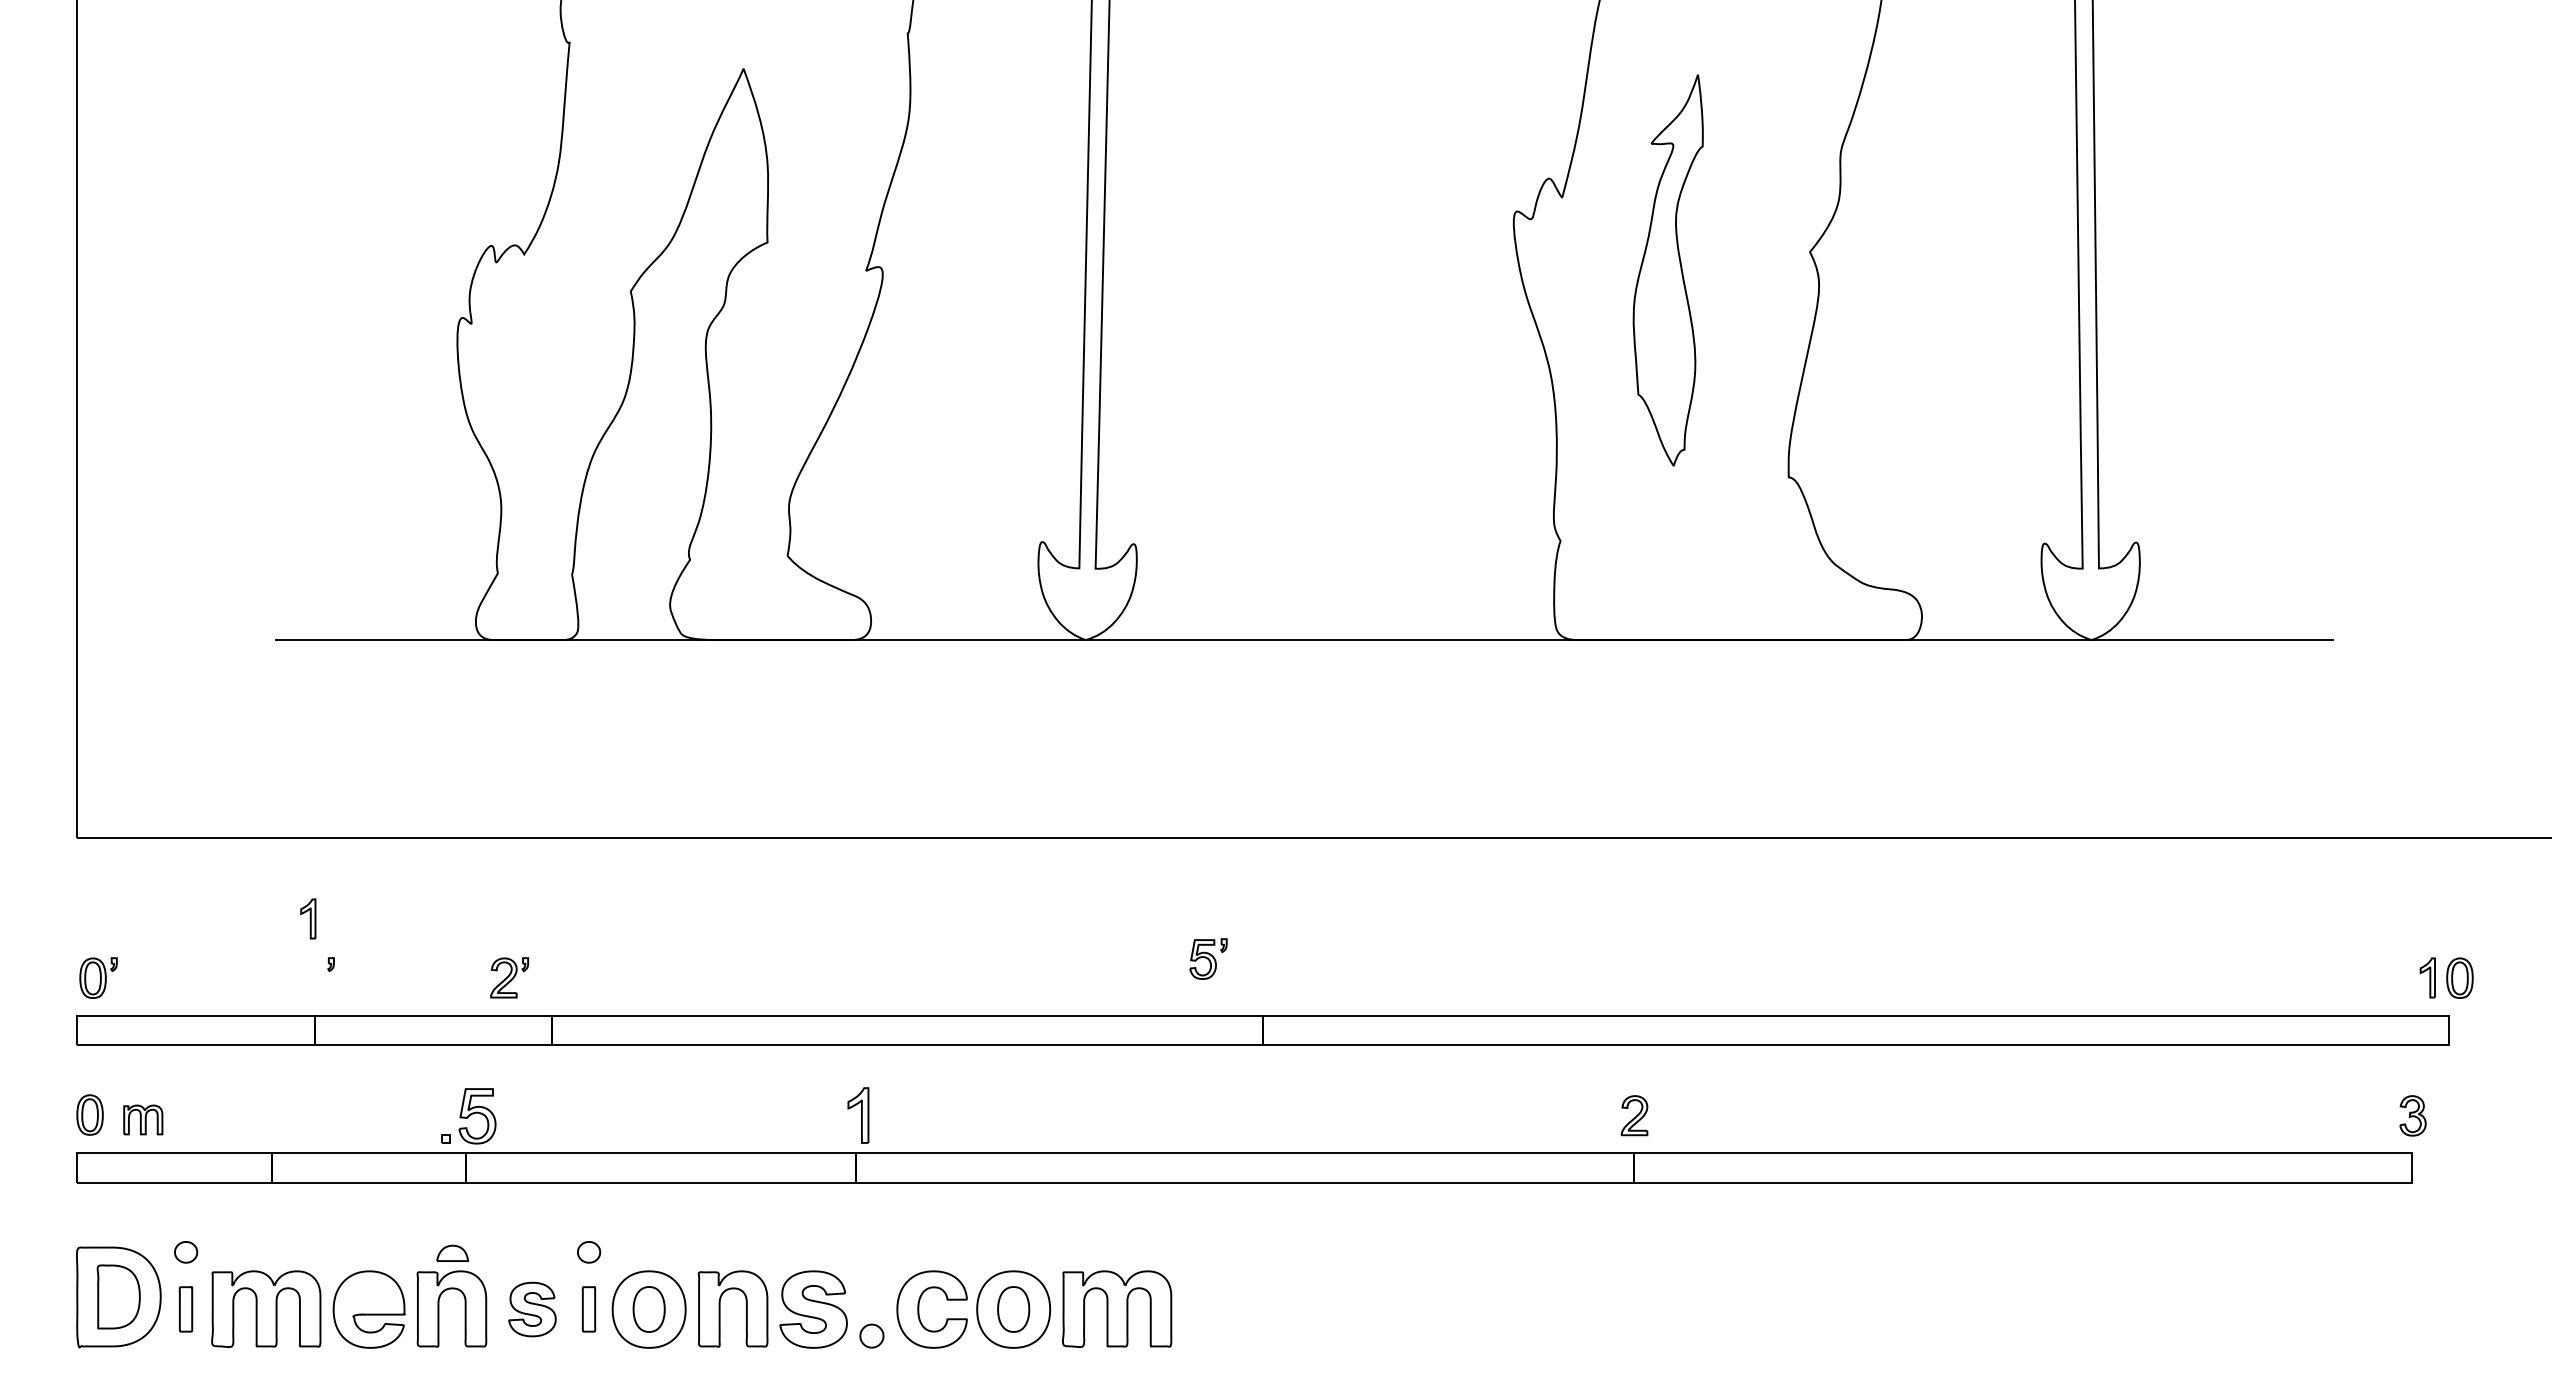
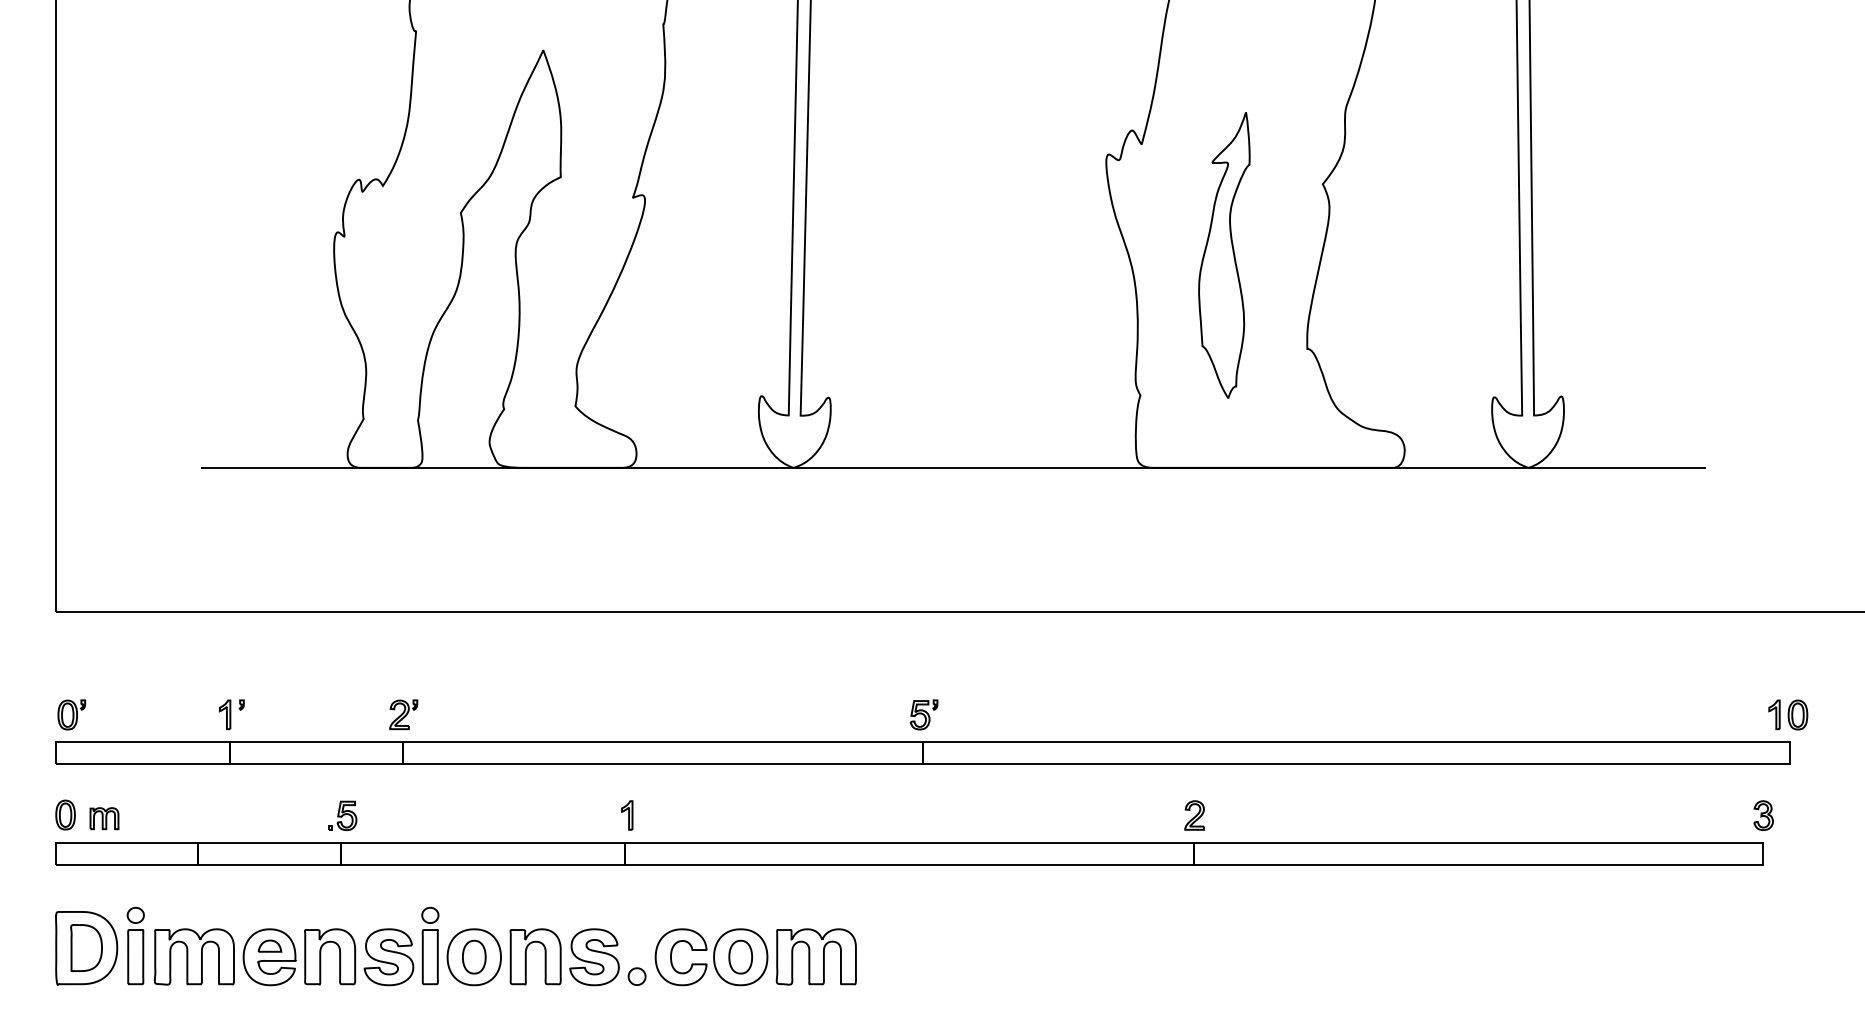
part: (1667, 270) -> (1223, 255), moved
part: (308, 918) -> (225, 714), moved
part: (1208, 958) -> (924, 714), moved
part: (509, 977) -> (403, 714), moved
part: (468, 1115) -> (342, 815), size x0.71
part: (858, 1115) -> (627, 815), size x0.71
part: (452, 1252) -> (269, 945), moved
part: (185, 1309) -> (135, 957), size x1.67
part: (532, 1309) -> (389, 957), size x1.43
part: (588, 1309) -> (429, 957), size x1.67

